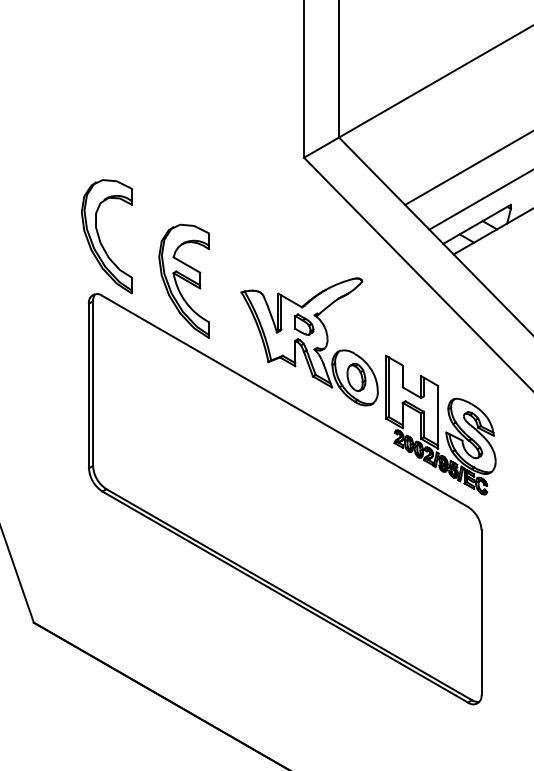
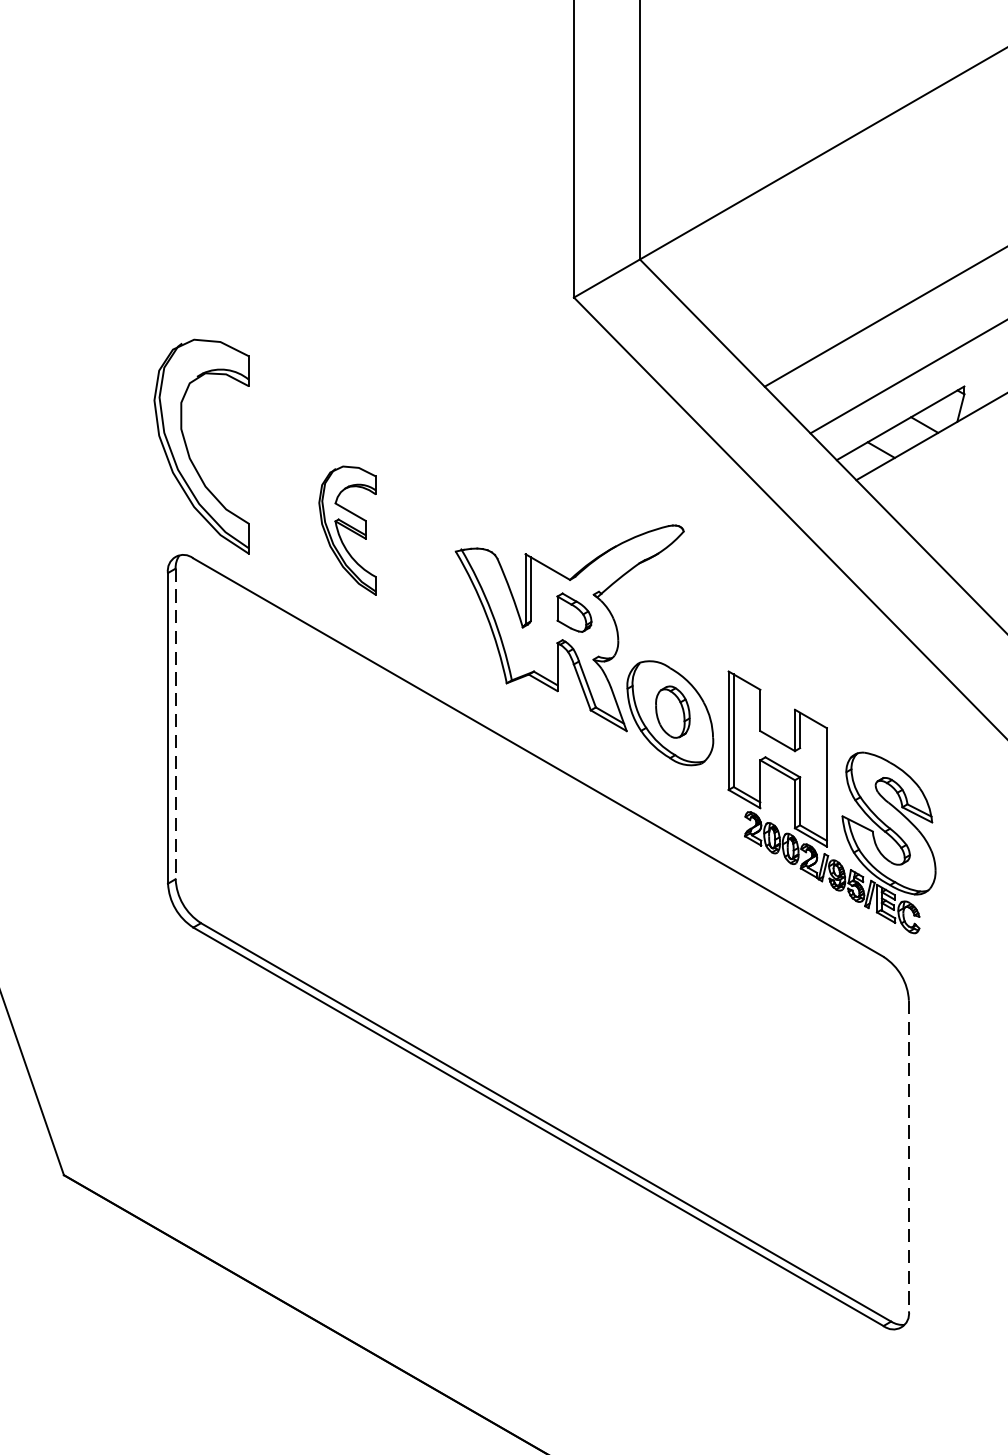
part: (183, 280) -> (346, 529), size x0.6
line: (93, 384) -> (176, 725), solid -> dashed
line: (481, 613) -> (908, 1157), solid -> dashed

